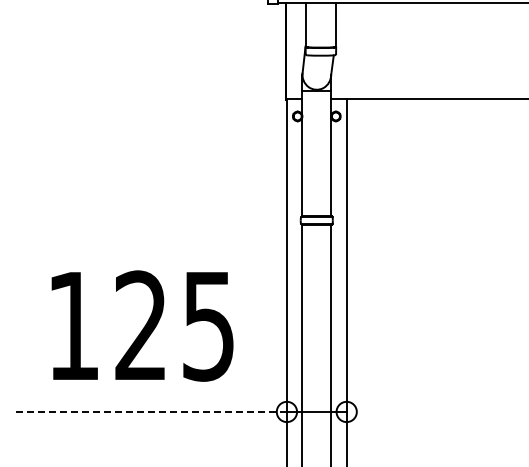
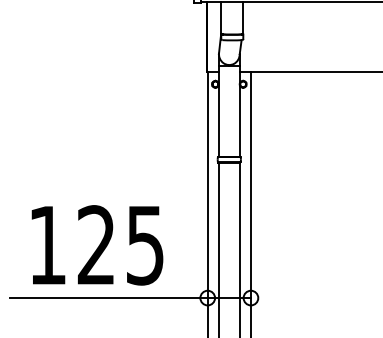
text: (142, 325) -> (97, 244), moved
line: (149, 411) -> (108, 297), dashed -> solid

